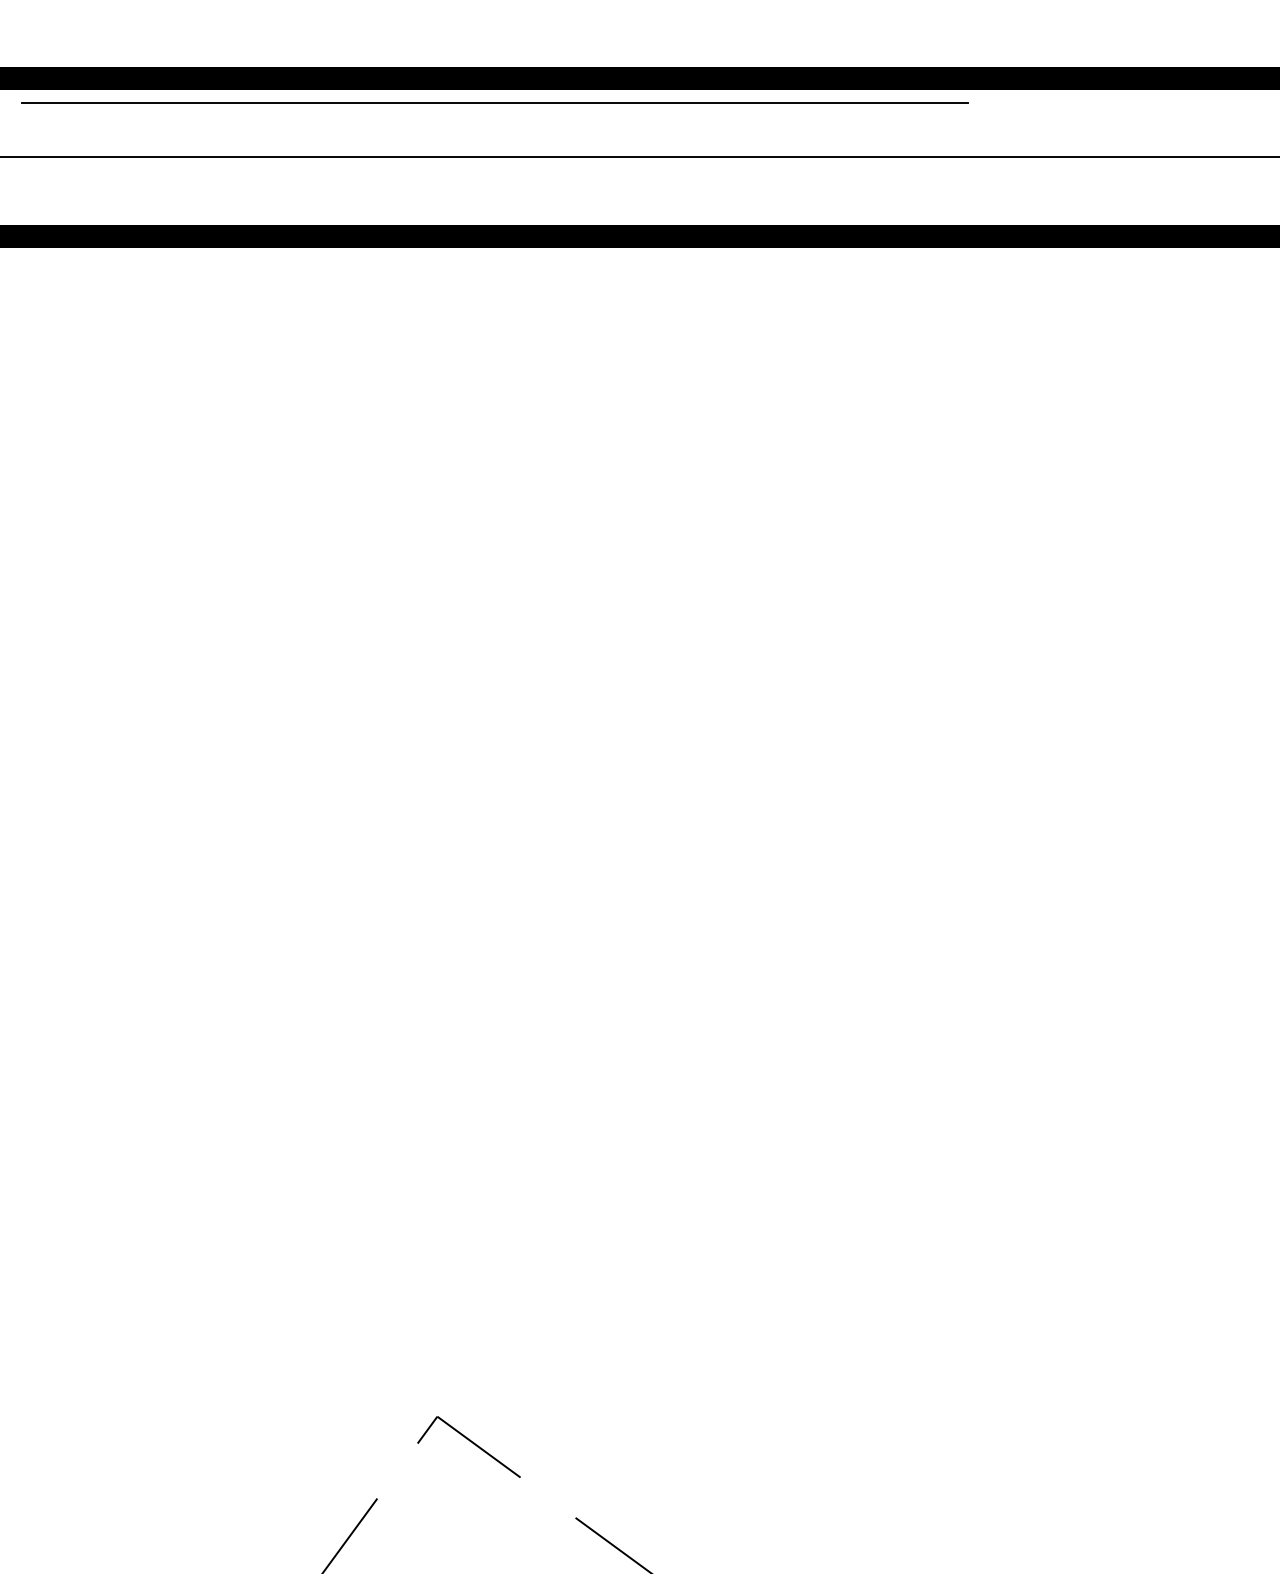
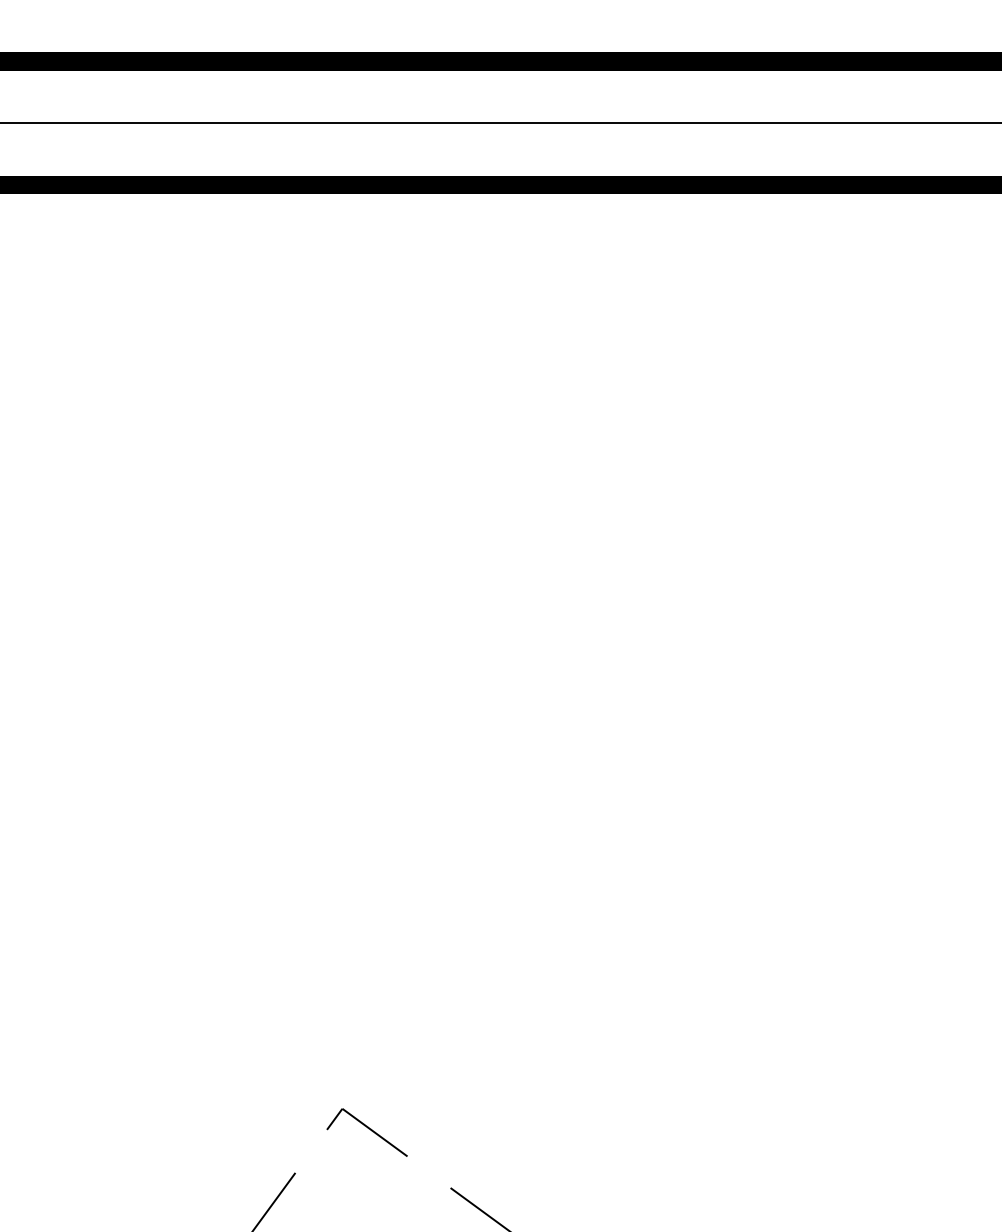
line: (494, 102) -> (387, 80), removed

